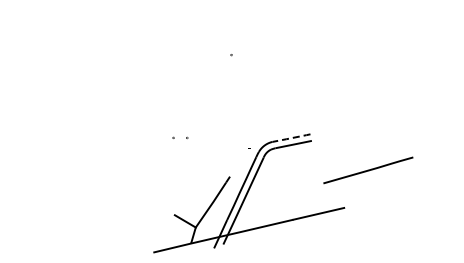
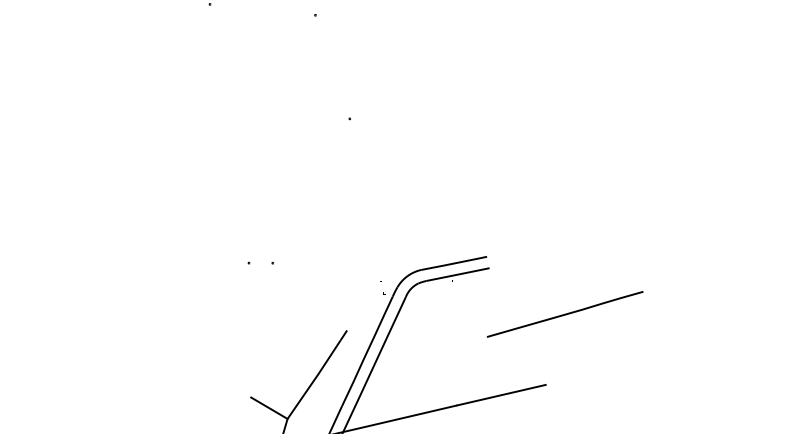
line: (291, 138) -> (454, 264), dashed -> solid
line: (368, 170) -> (565, 314), moved

